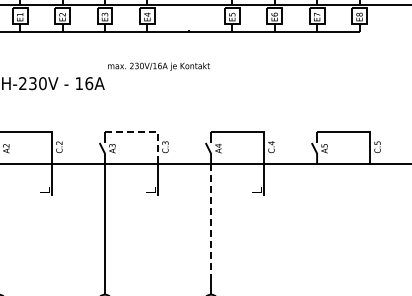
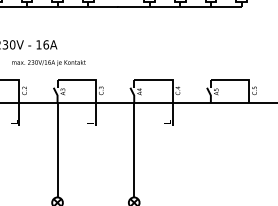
text: (158, 66) -> (48, 62), moved
line: (148, 132) -> (89, 80), dashed -> solid
line: (211, 222) -> (134, 145), dashed -> solid

